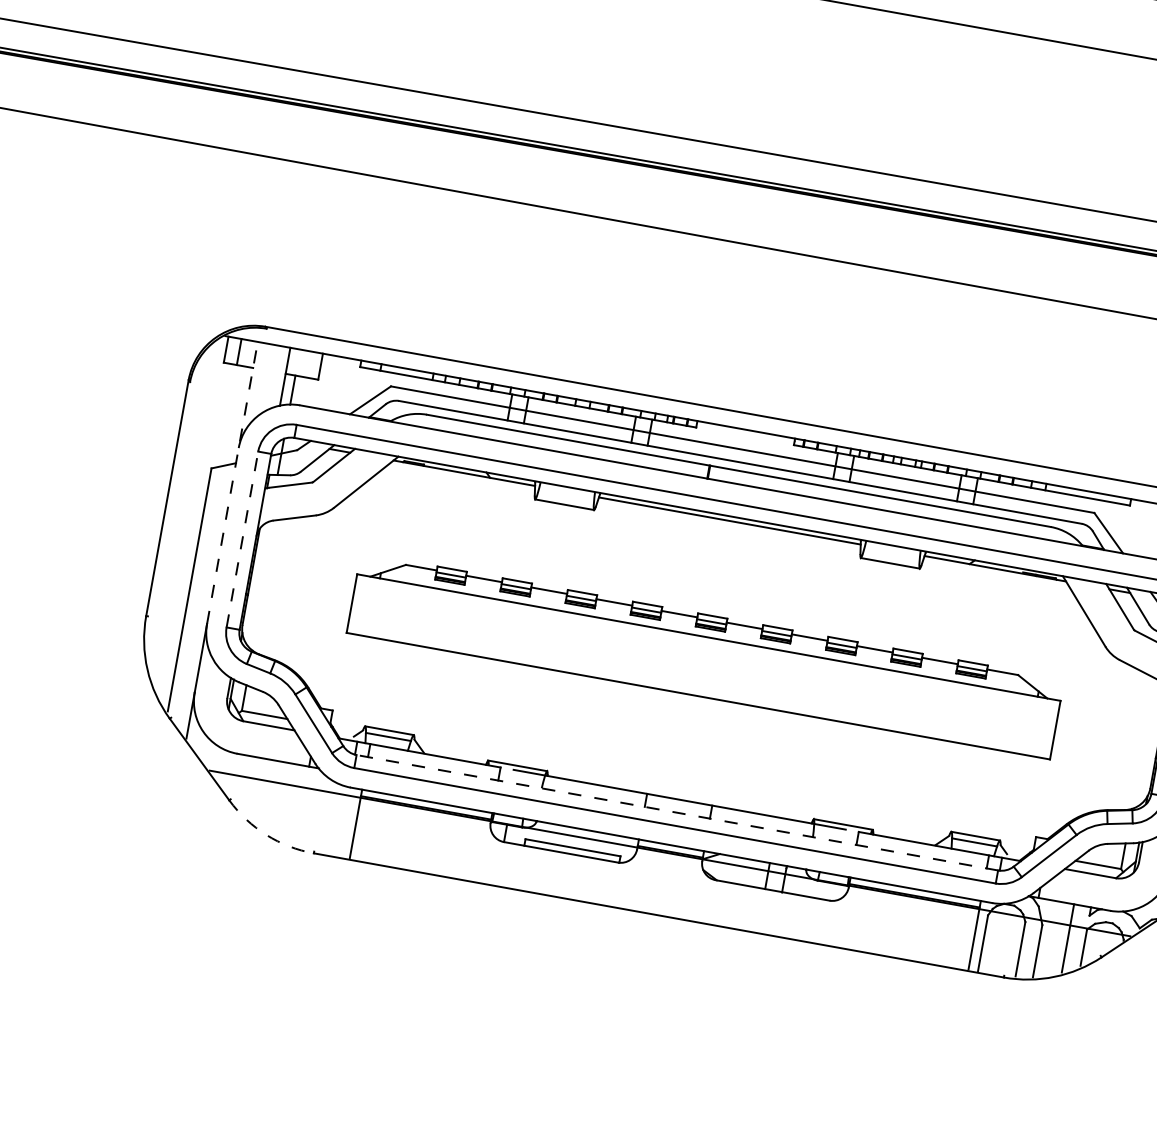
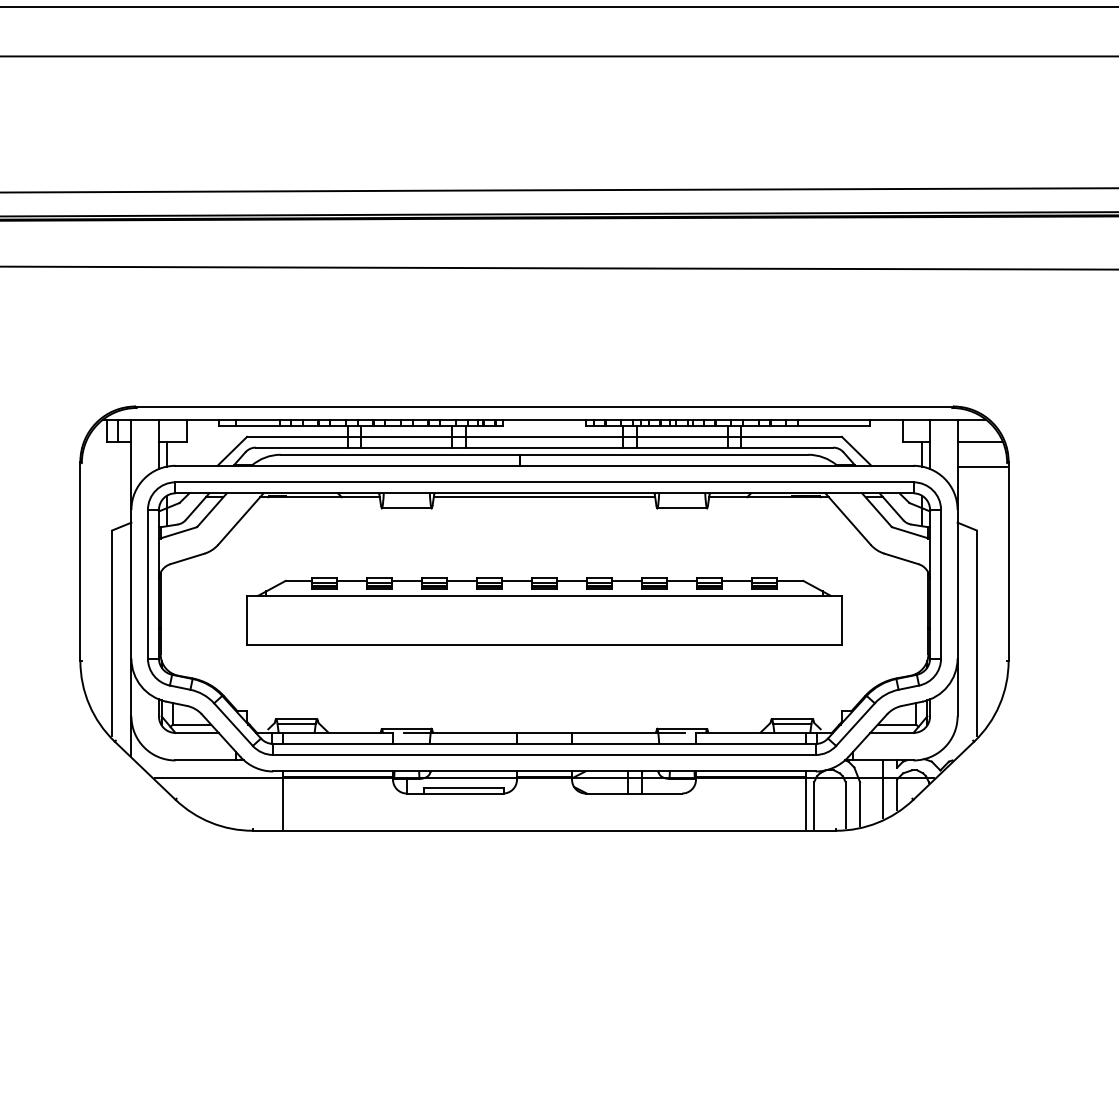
line: (232, 481) -> (131, 538), dashed -> solid
line: (242, 538) -> (147, 583), dashed -> solid
line: (677, 812) -> (544, 743), dashed -> solid
arc: (266, 834) -> (211, 822), dashed -> solid

